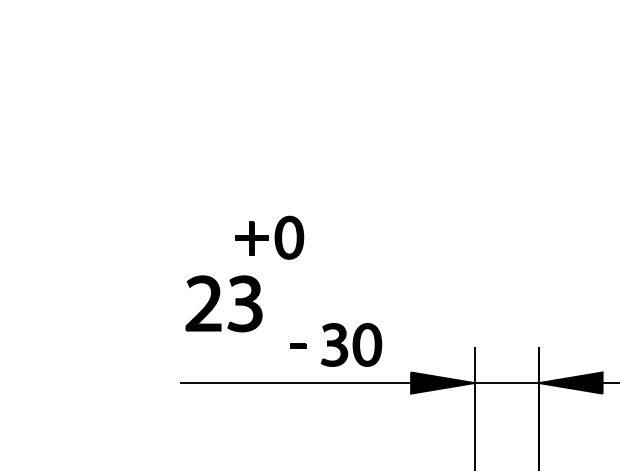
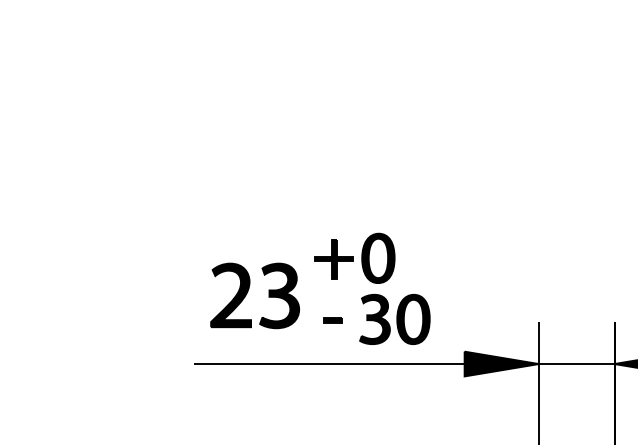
part: (269, 237) -> (355, 258), moved
part: (223, 303) -> (254, 295), moved

